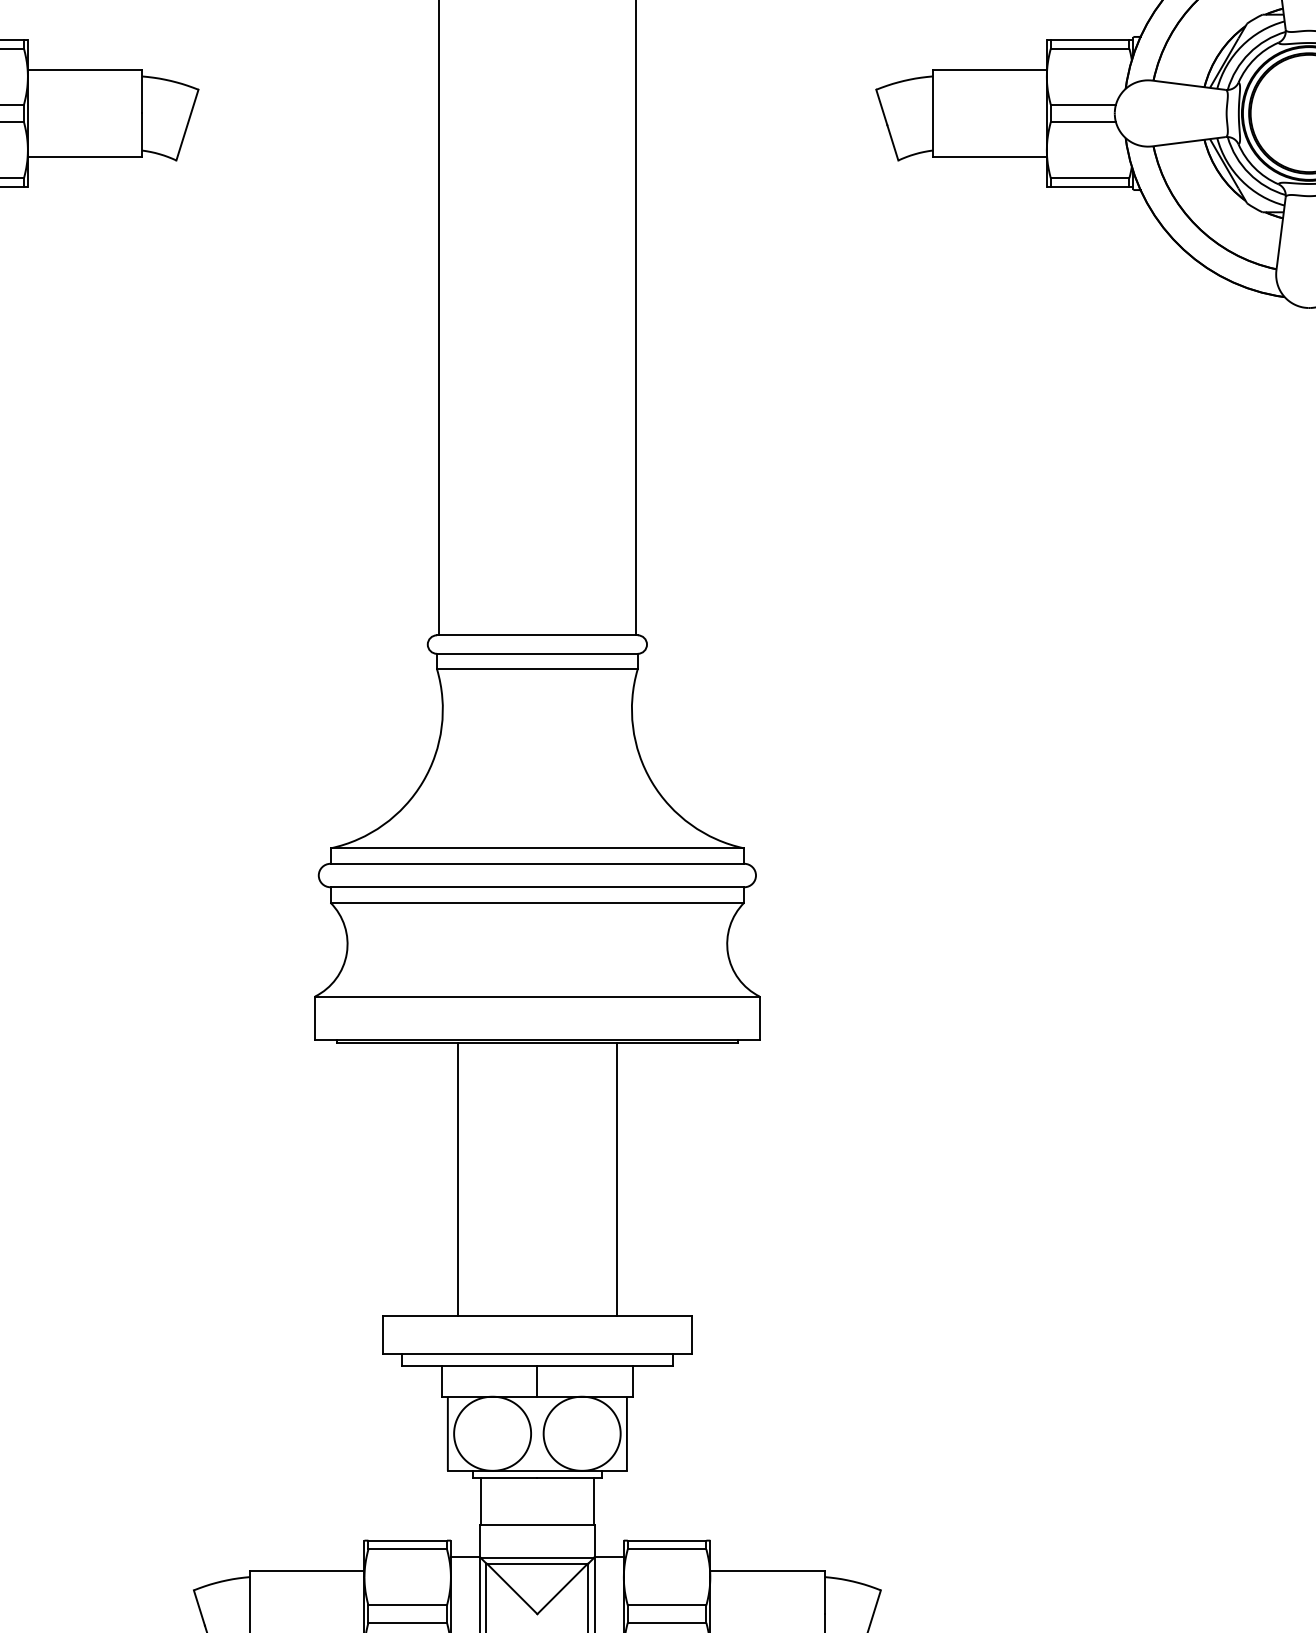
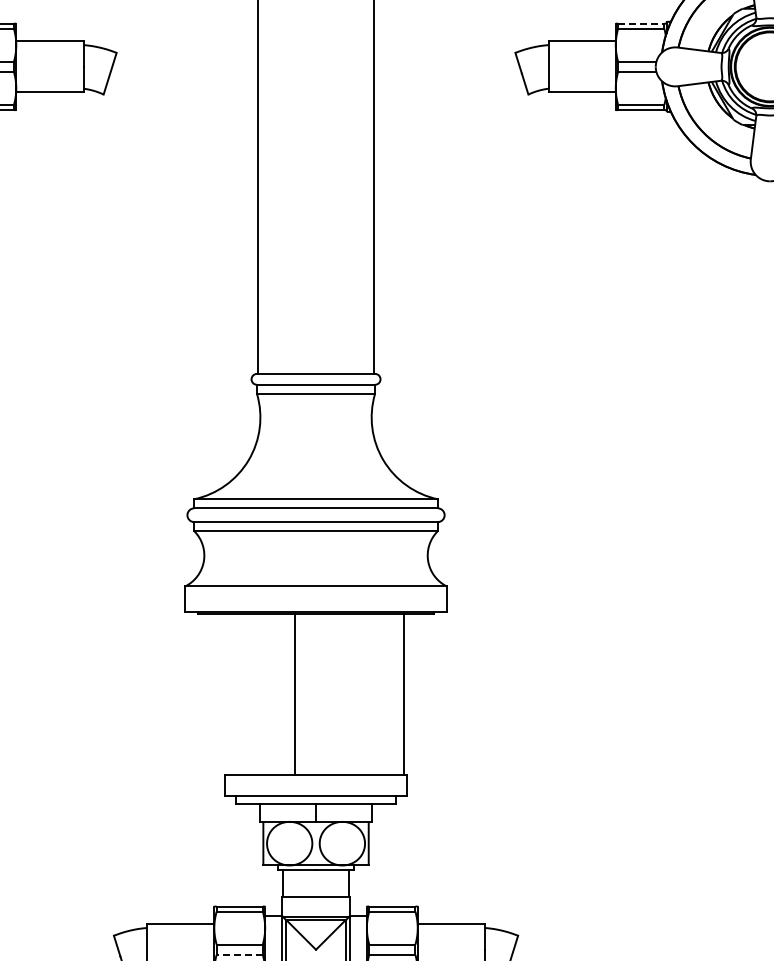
line: (1090, 39) -> (641, 23), solid -> dashed
line: (458, 1178) -> (295, 693), moved
line: (616, 1178) -> (403, 693), moved
line: (407, 1622) -> (239, 954), solid -> dashed

